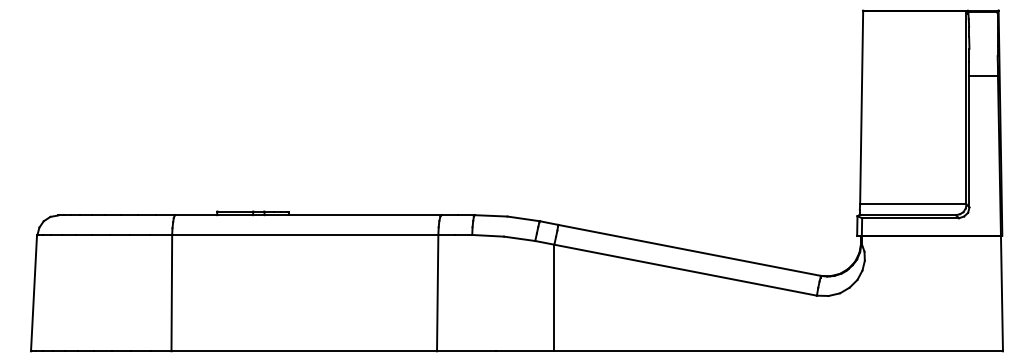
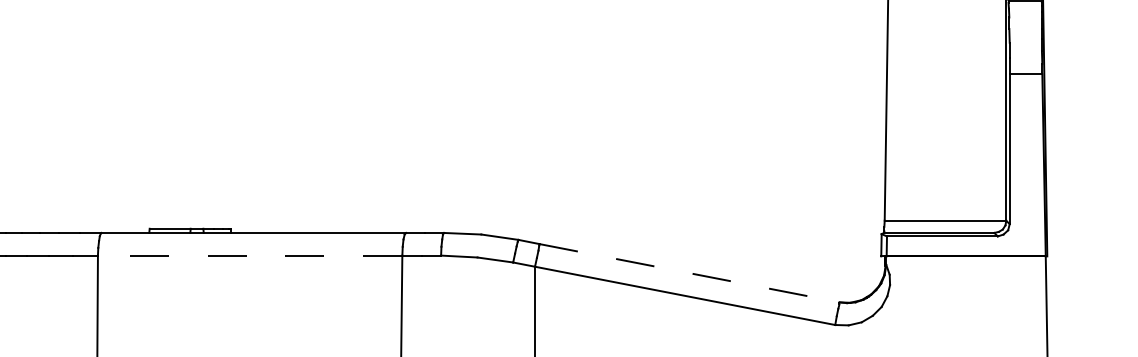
line: (304, 234) -> (249, 255), solid -> dashed
line: (689, 250) -> (689, 273), solid -> dashed

